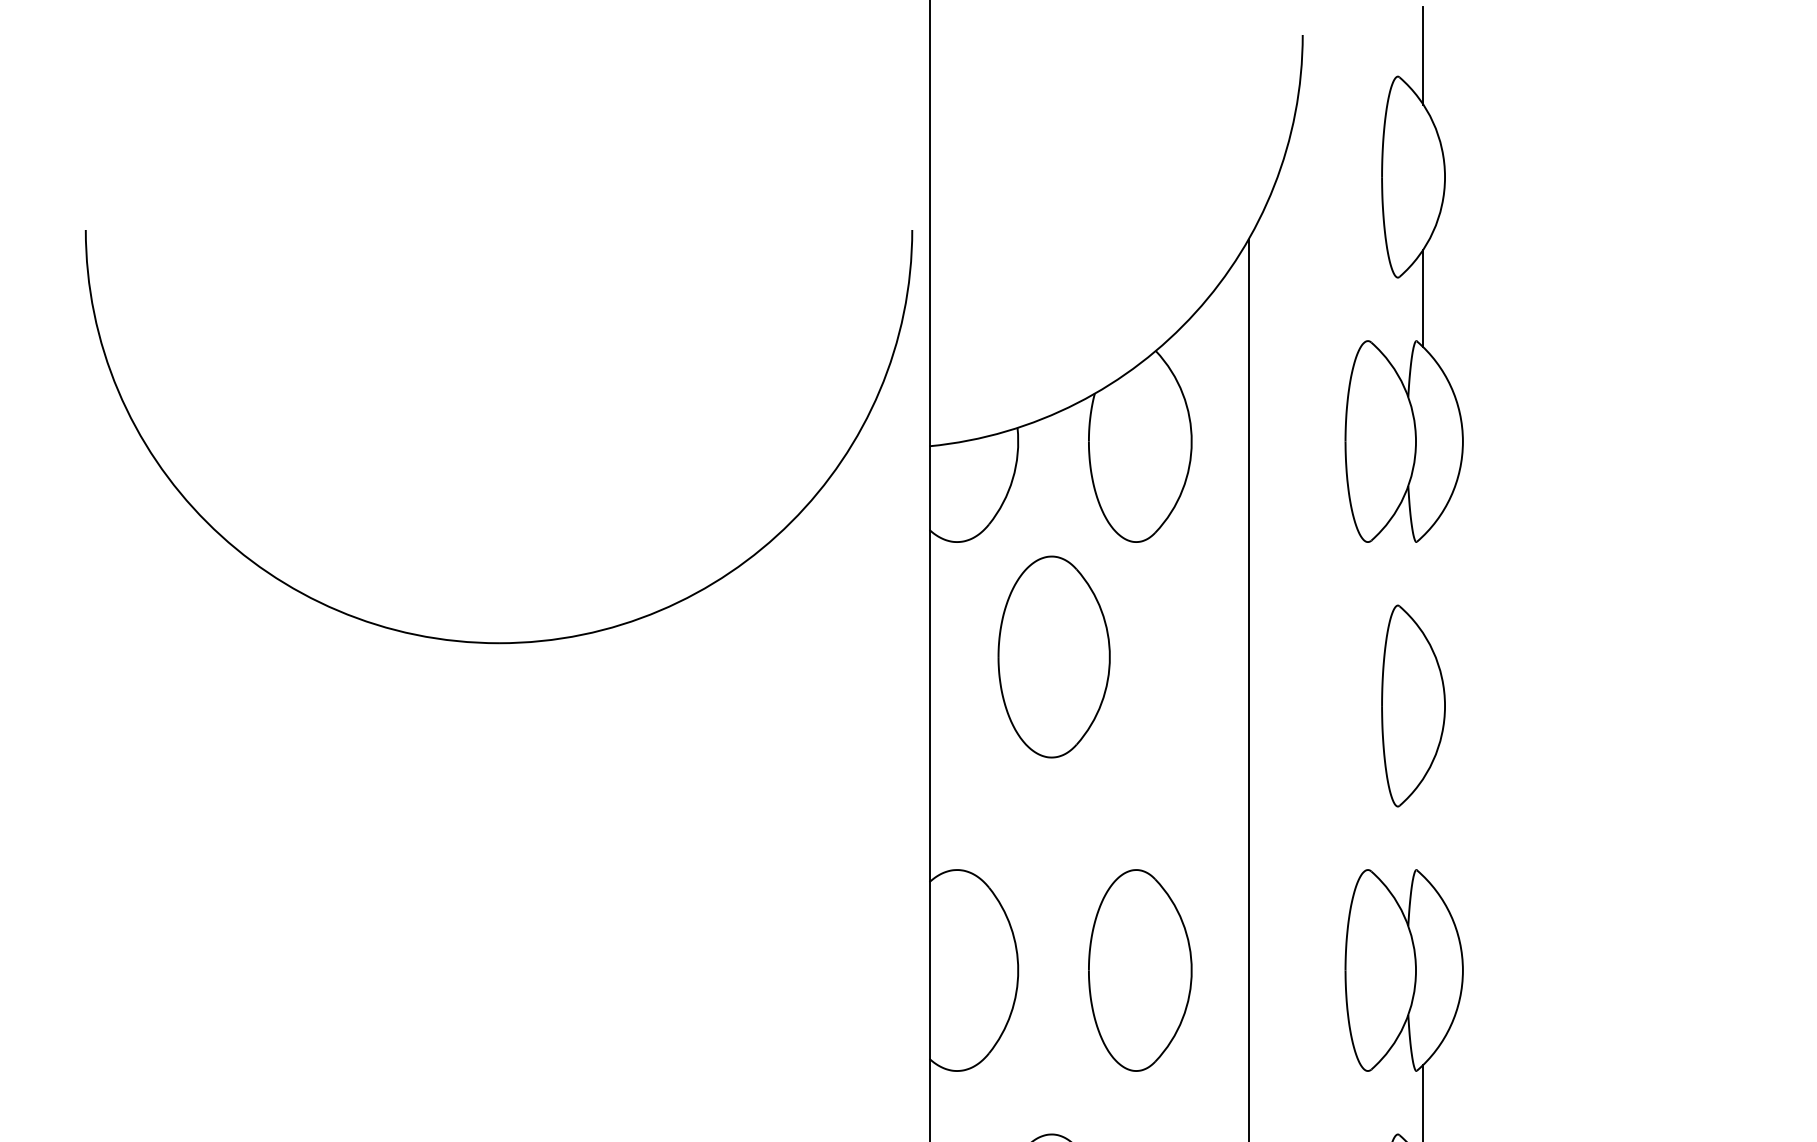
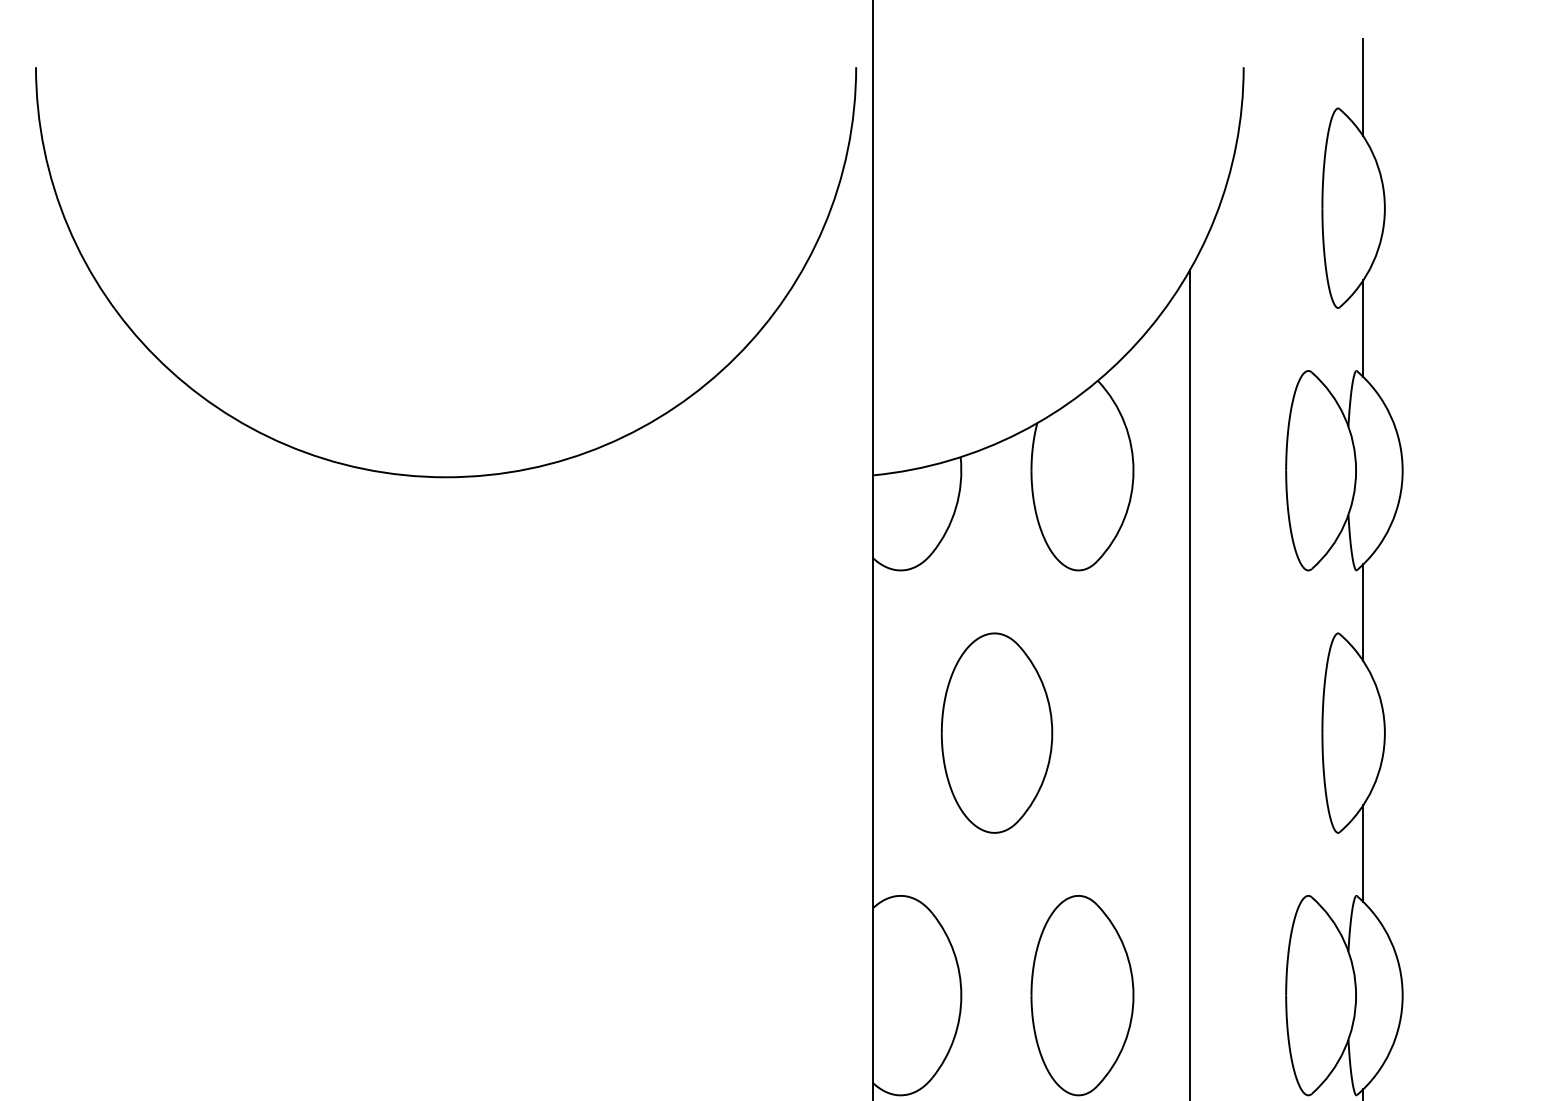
line: (1423, 584) -> (1363, 612), added
part: (482, 641) -> (429, 475), moved
part: (1053, 656) -> (996, 732), moved
line: (1423, 827) -> (1363, 853), added

